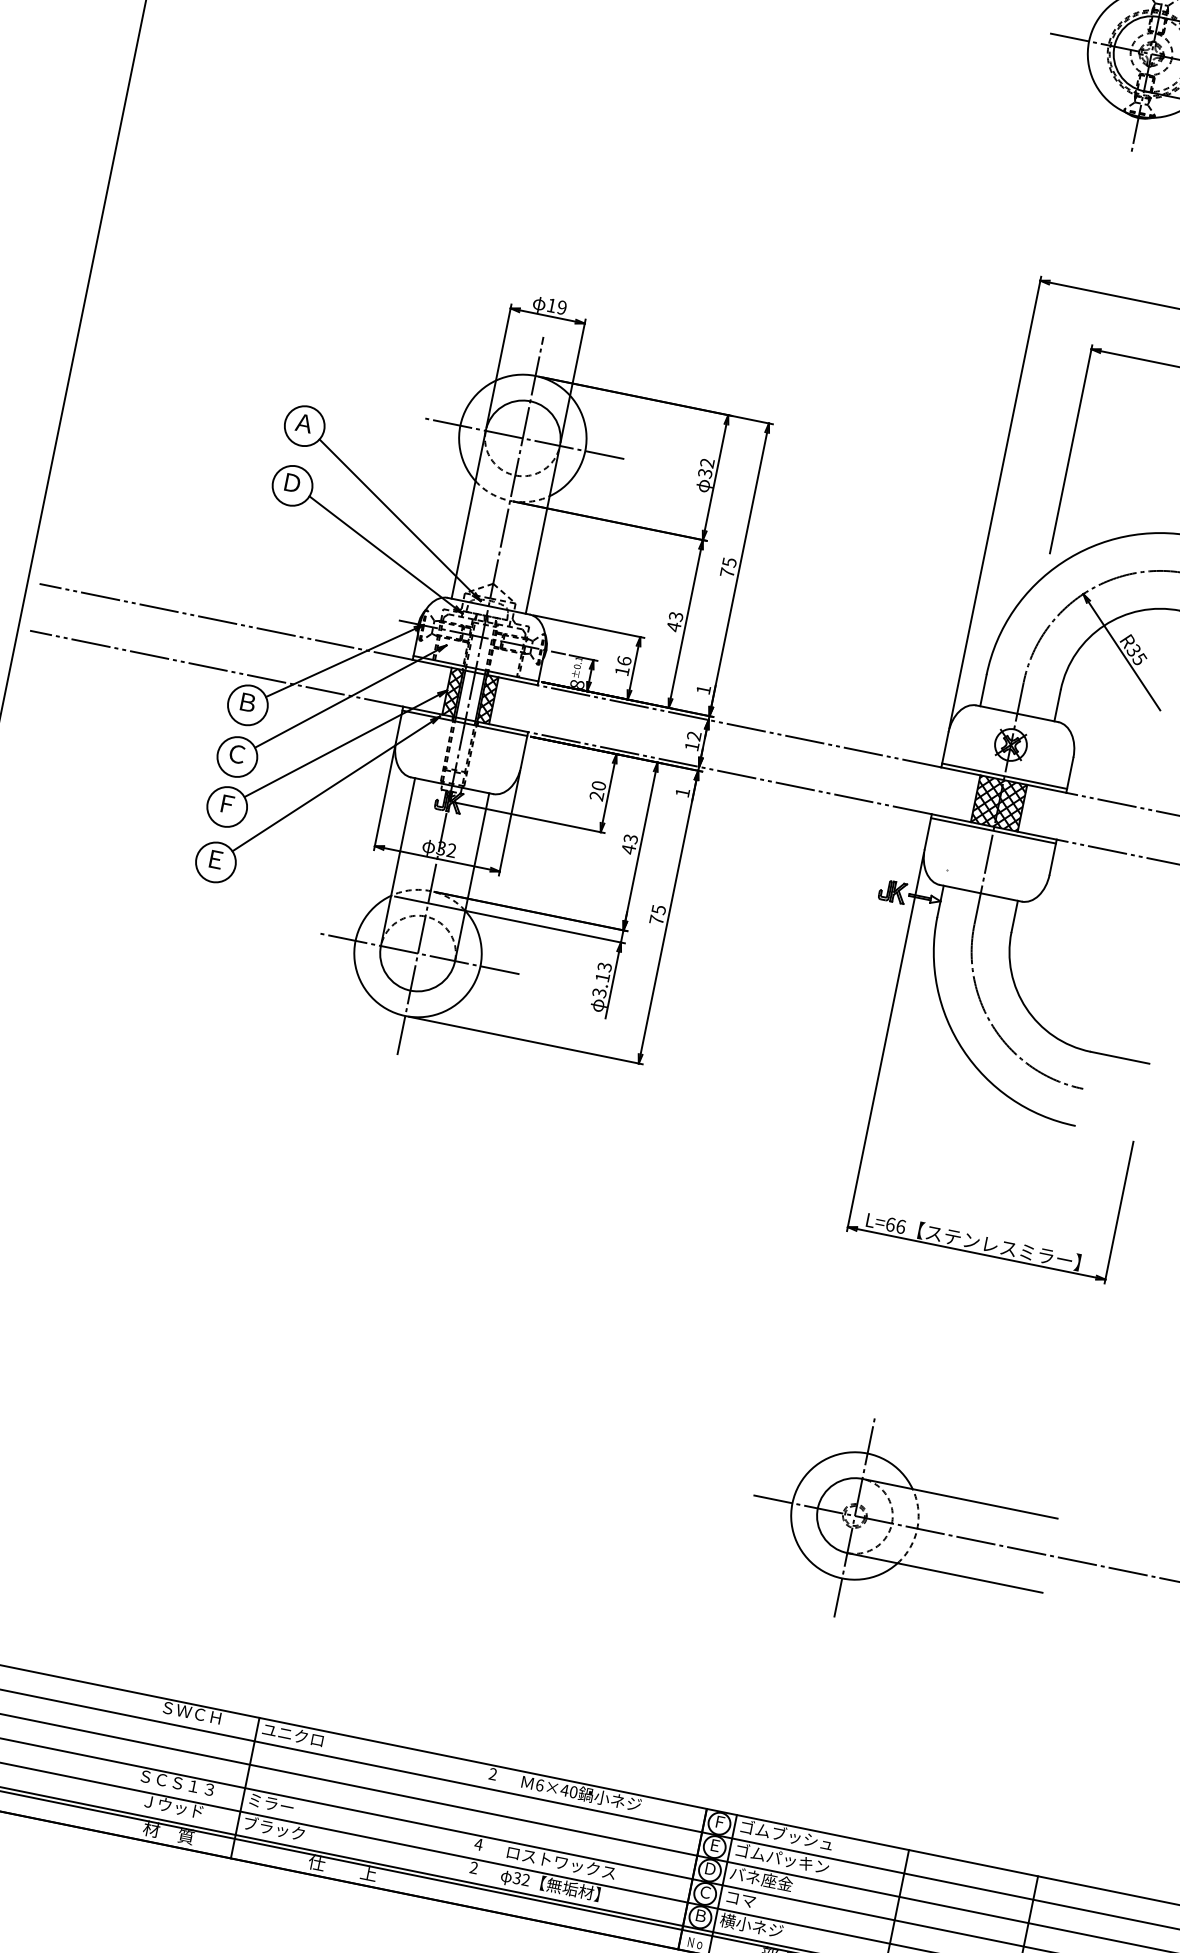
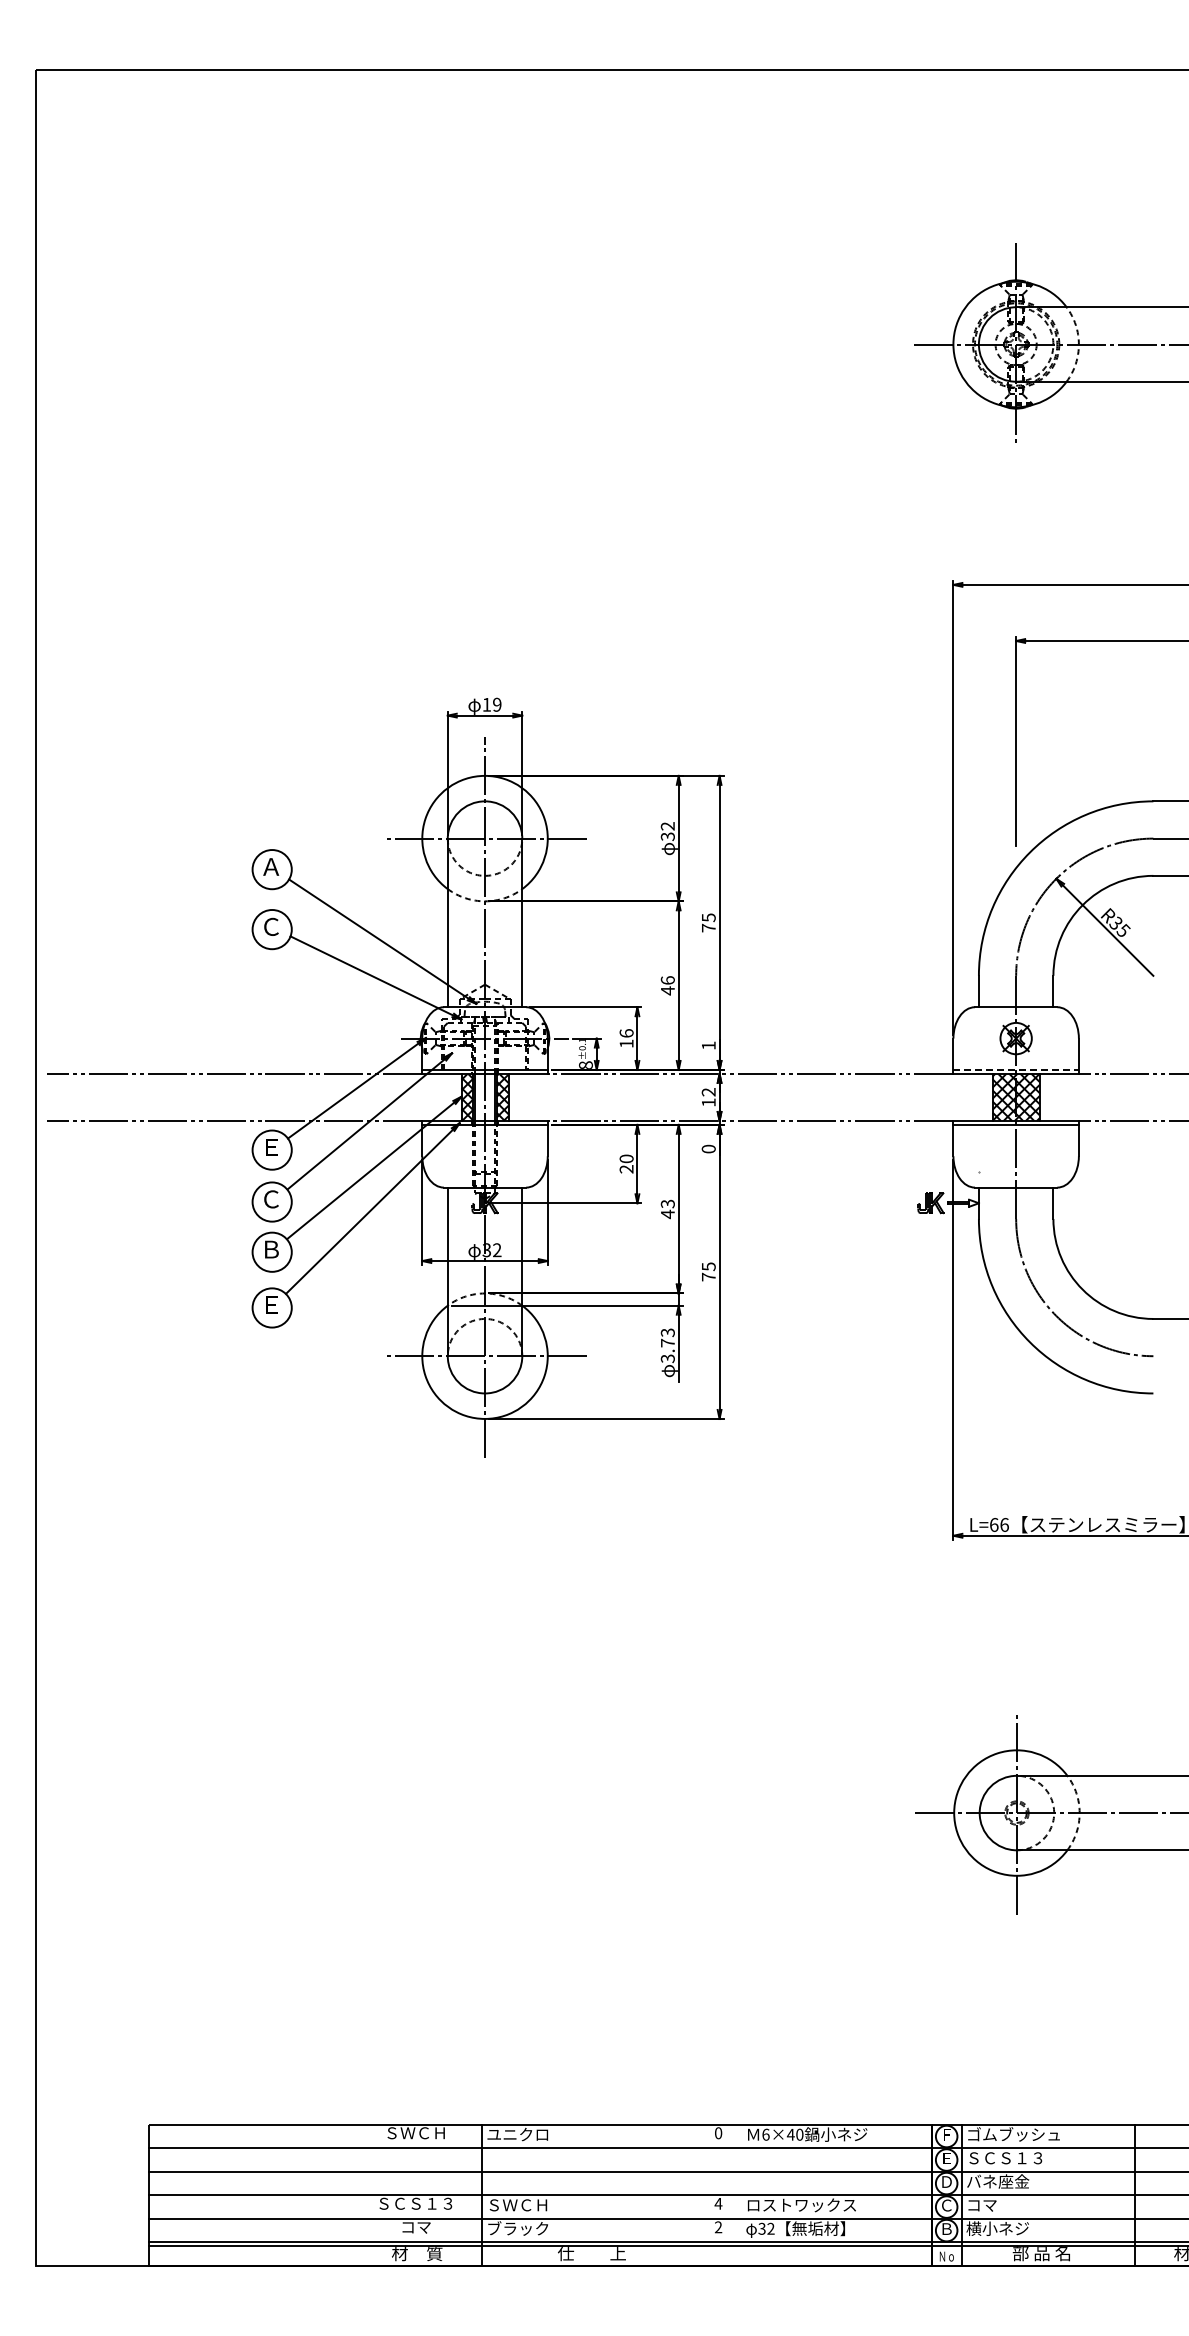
text: (292, 482) -> (271, 926), Ｄ -> Ｃ
text: (675, 616) -> (667, 980), 43 -> 46
text: (247, 702) -> (271, 1147), Ｂ -> Ｅ
line: (1005, 775) -> (1016, 1069), solid -> dashed
text: (682, 792) -> (708, 1148), 1 -> 0
text: (227, 804) -> (271, 1249), Ｆ -> Ｂ
text: (602, 976) -> (667, 1342), 3.13 -> 3.73
text: (492, 1774) -> (718, 2133), 2 -> 0
text: (279, 1805) -> (518, 2205), ミラー -> ＳＷＣＨ
text: (173, 1806) -> (416, 2227), Ｊウッド -> コマ
text: (782, 1858) -> (1014, 2157), ゴムパッキン -> ＳＣＳ１３

